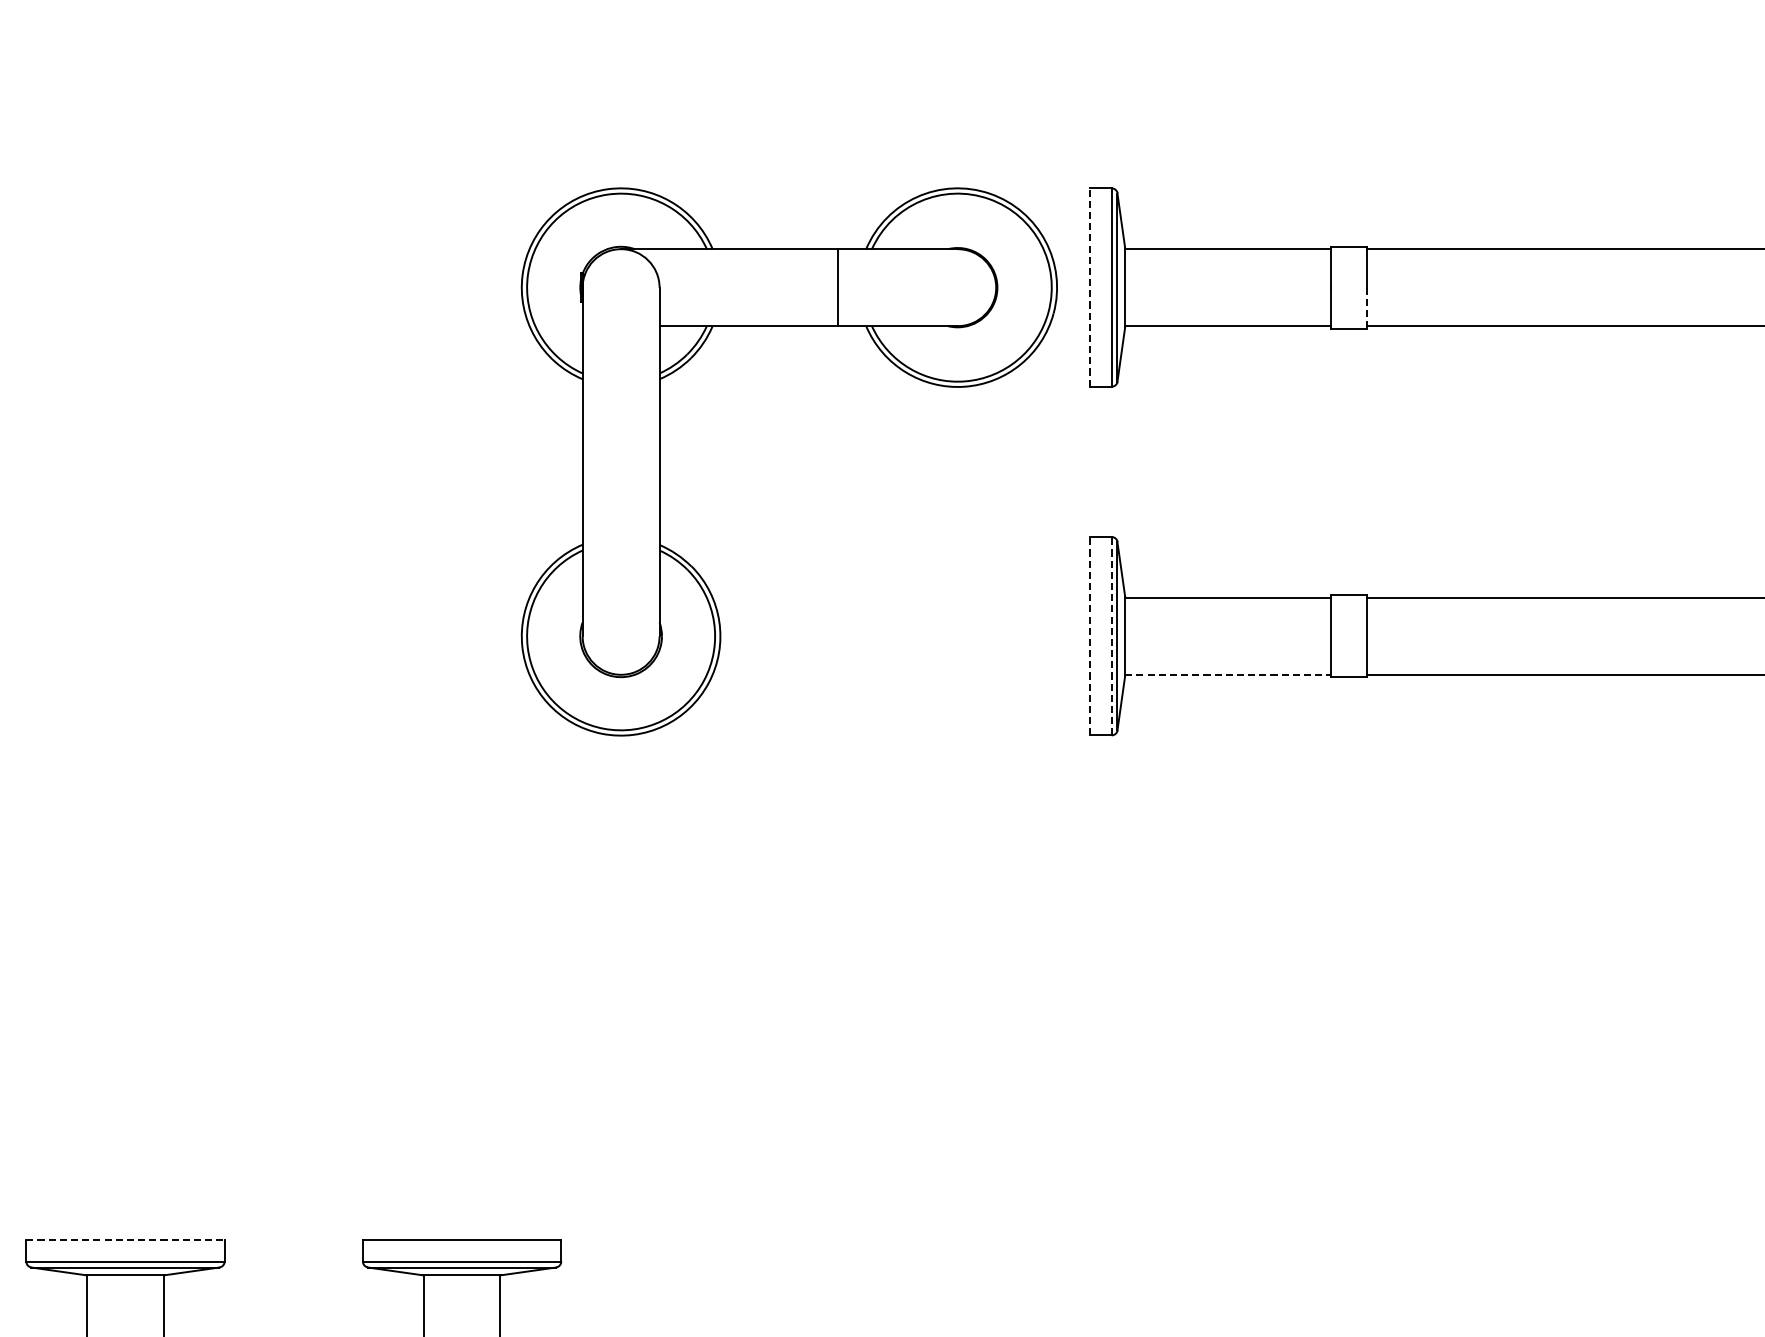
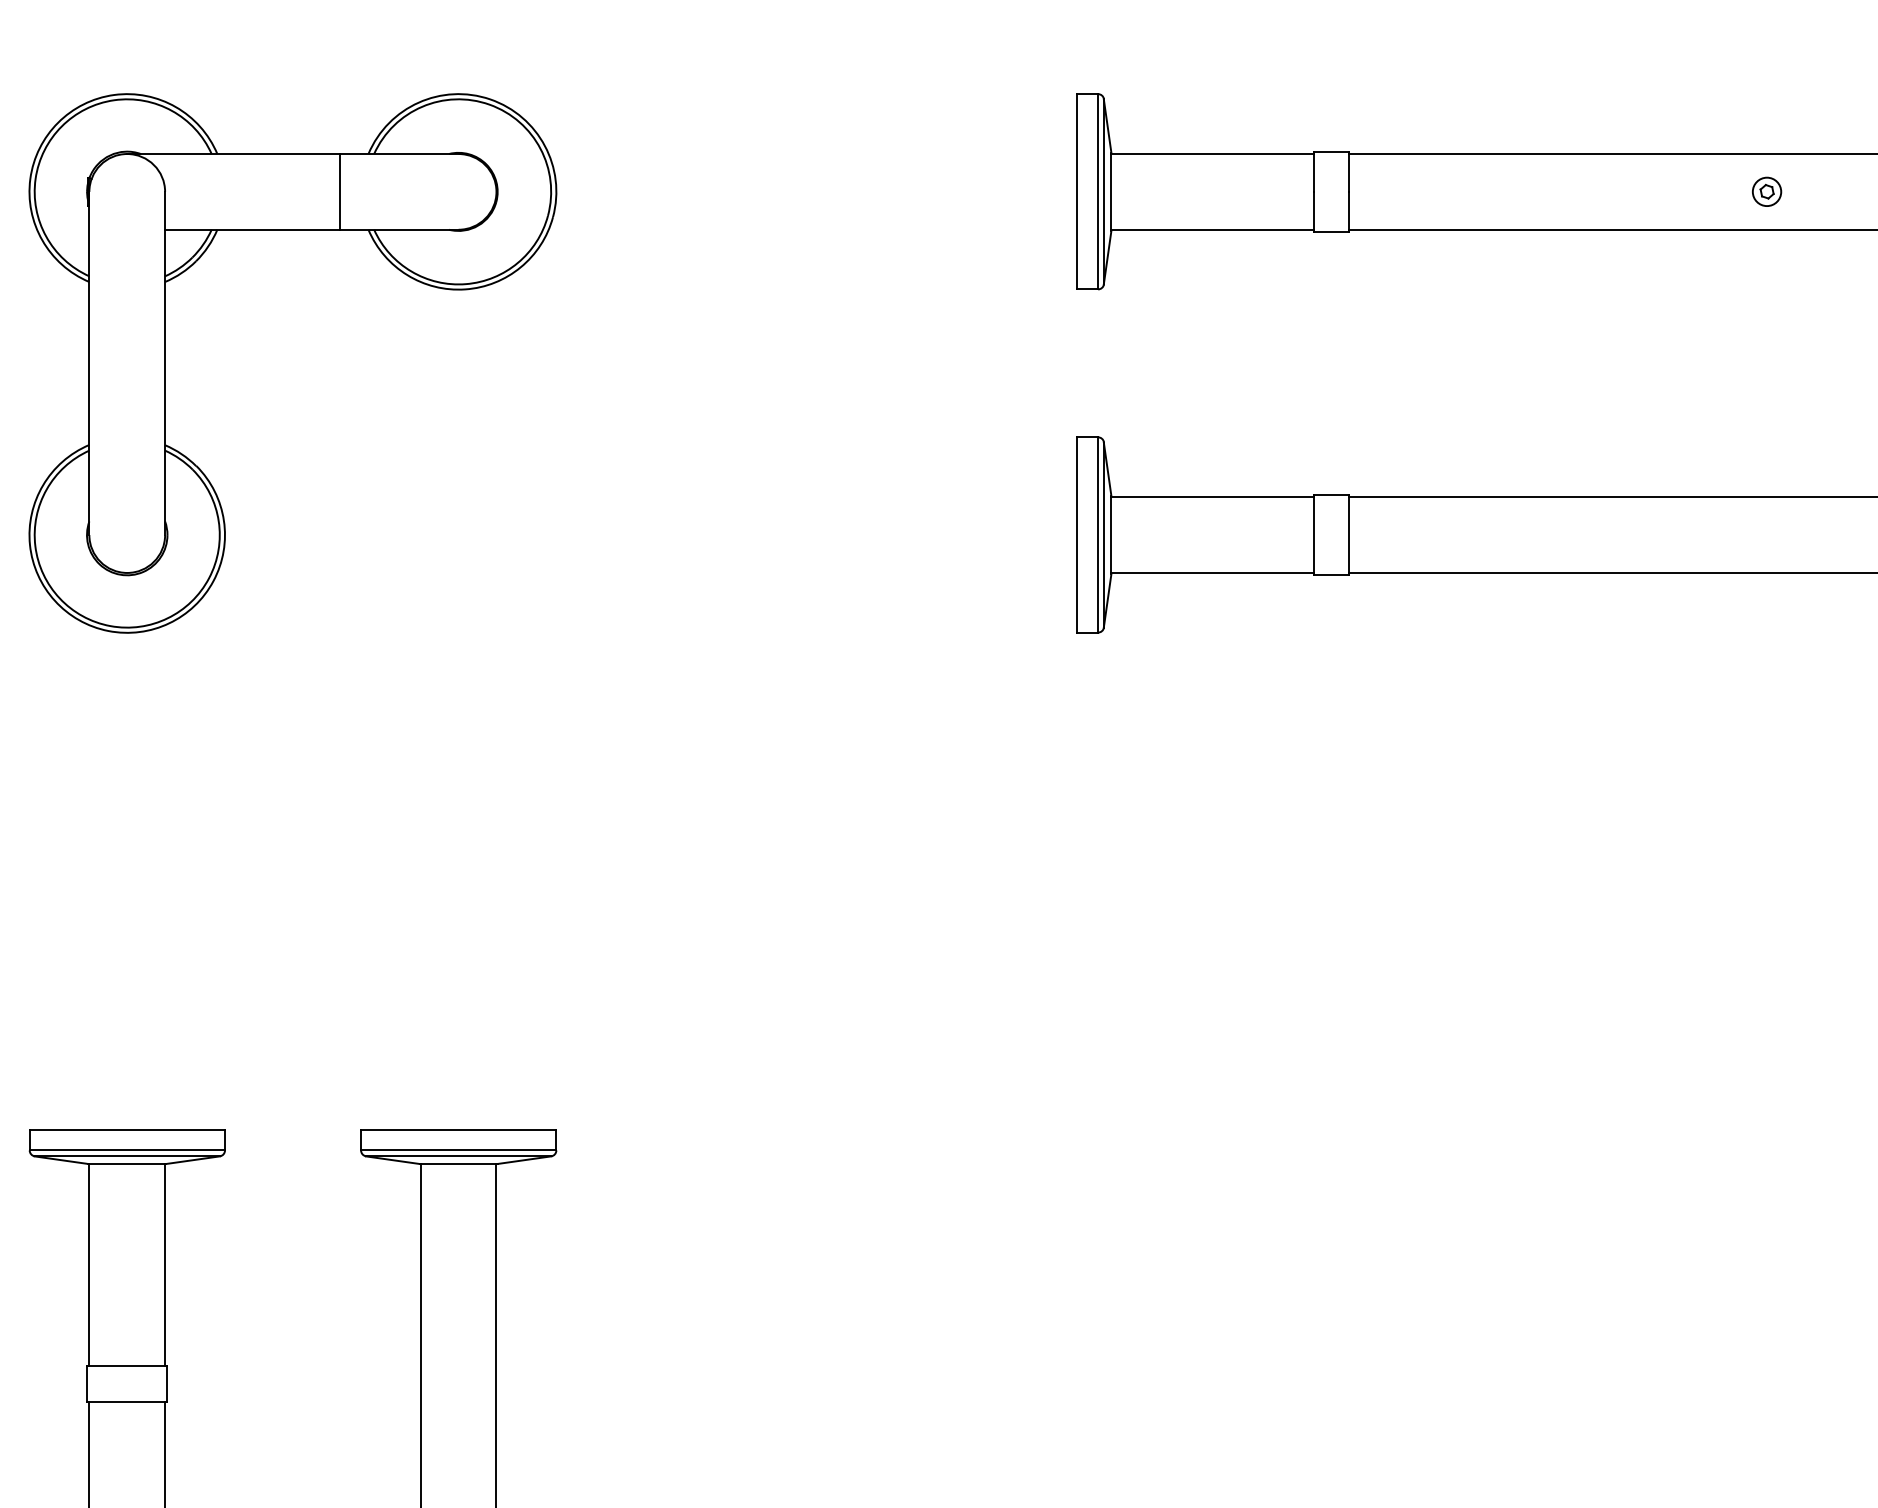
line: (1090, 287) -> (1077, 191), dashed -> solid
line: (1367, 307) -> (1349, 211), dashed -> solid
part: (659, 462) -> (165, 363), moved
line: (1090, 635) -> (1077, 534), dashed -> solid
line: (1112, 635) -> (1098, 534), dashed -> solid
line: (1228, 674) -> (1213, 572), dashed -> solid
line: (125, 1240) -> (127, 1129), dashed -> solid

